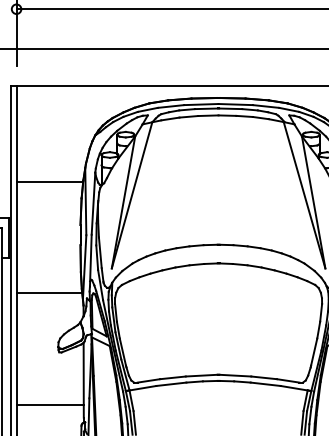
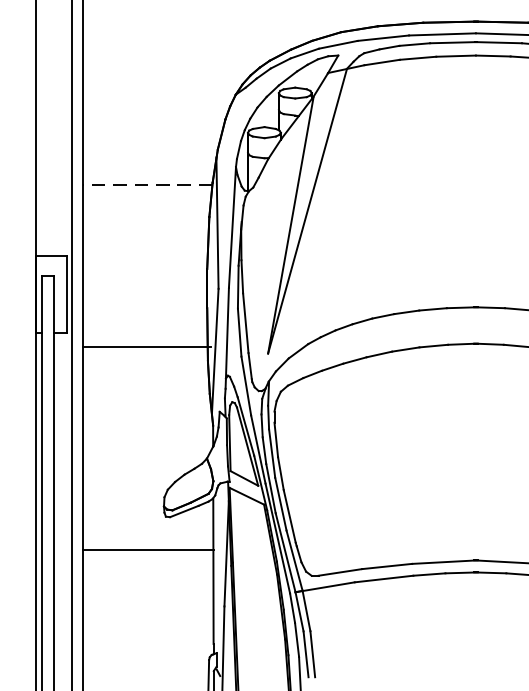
line: (49, 181) -> (146, 184), solid -> dashed
line: (49, 293) -> (146, 347), moved
line: (49, 404) -> (146, 550), moved

